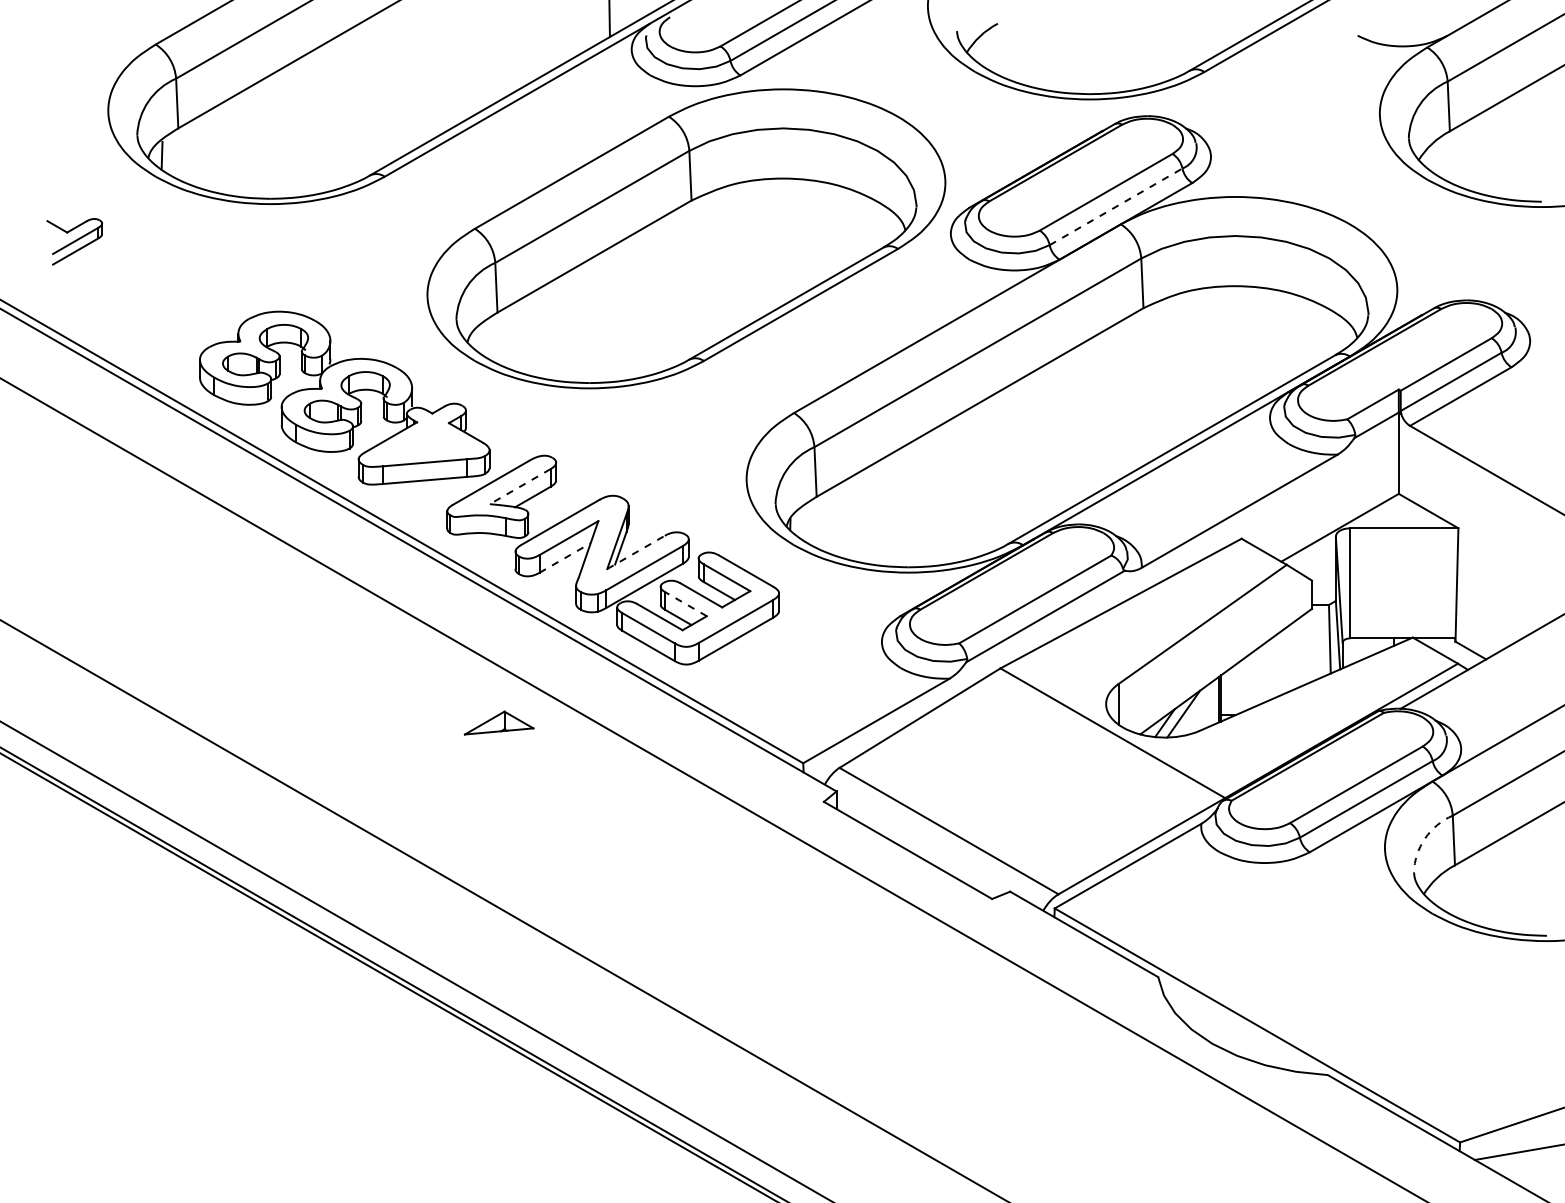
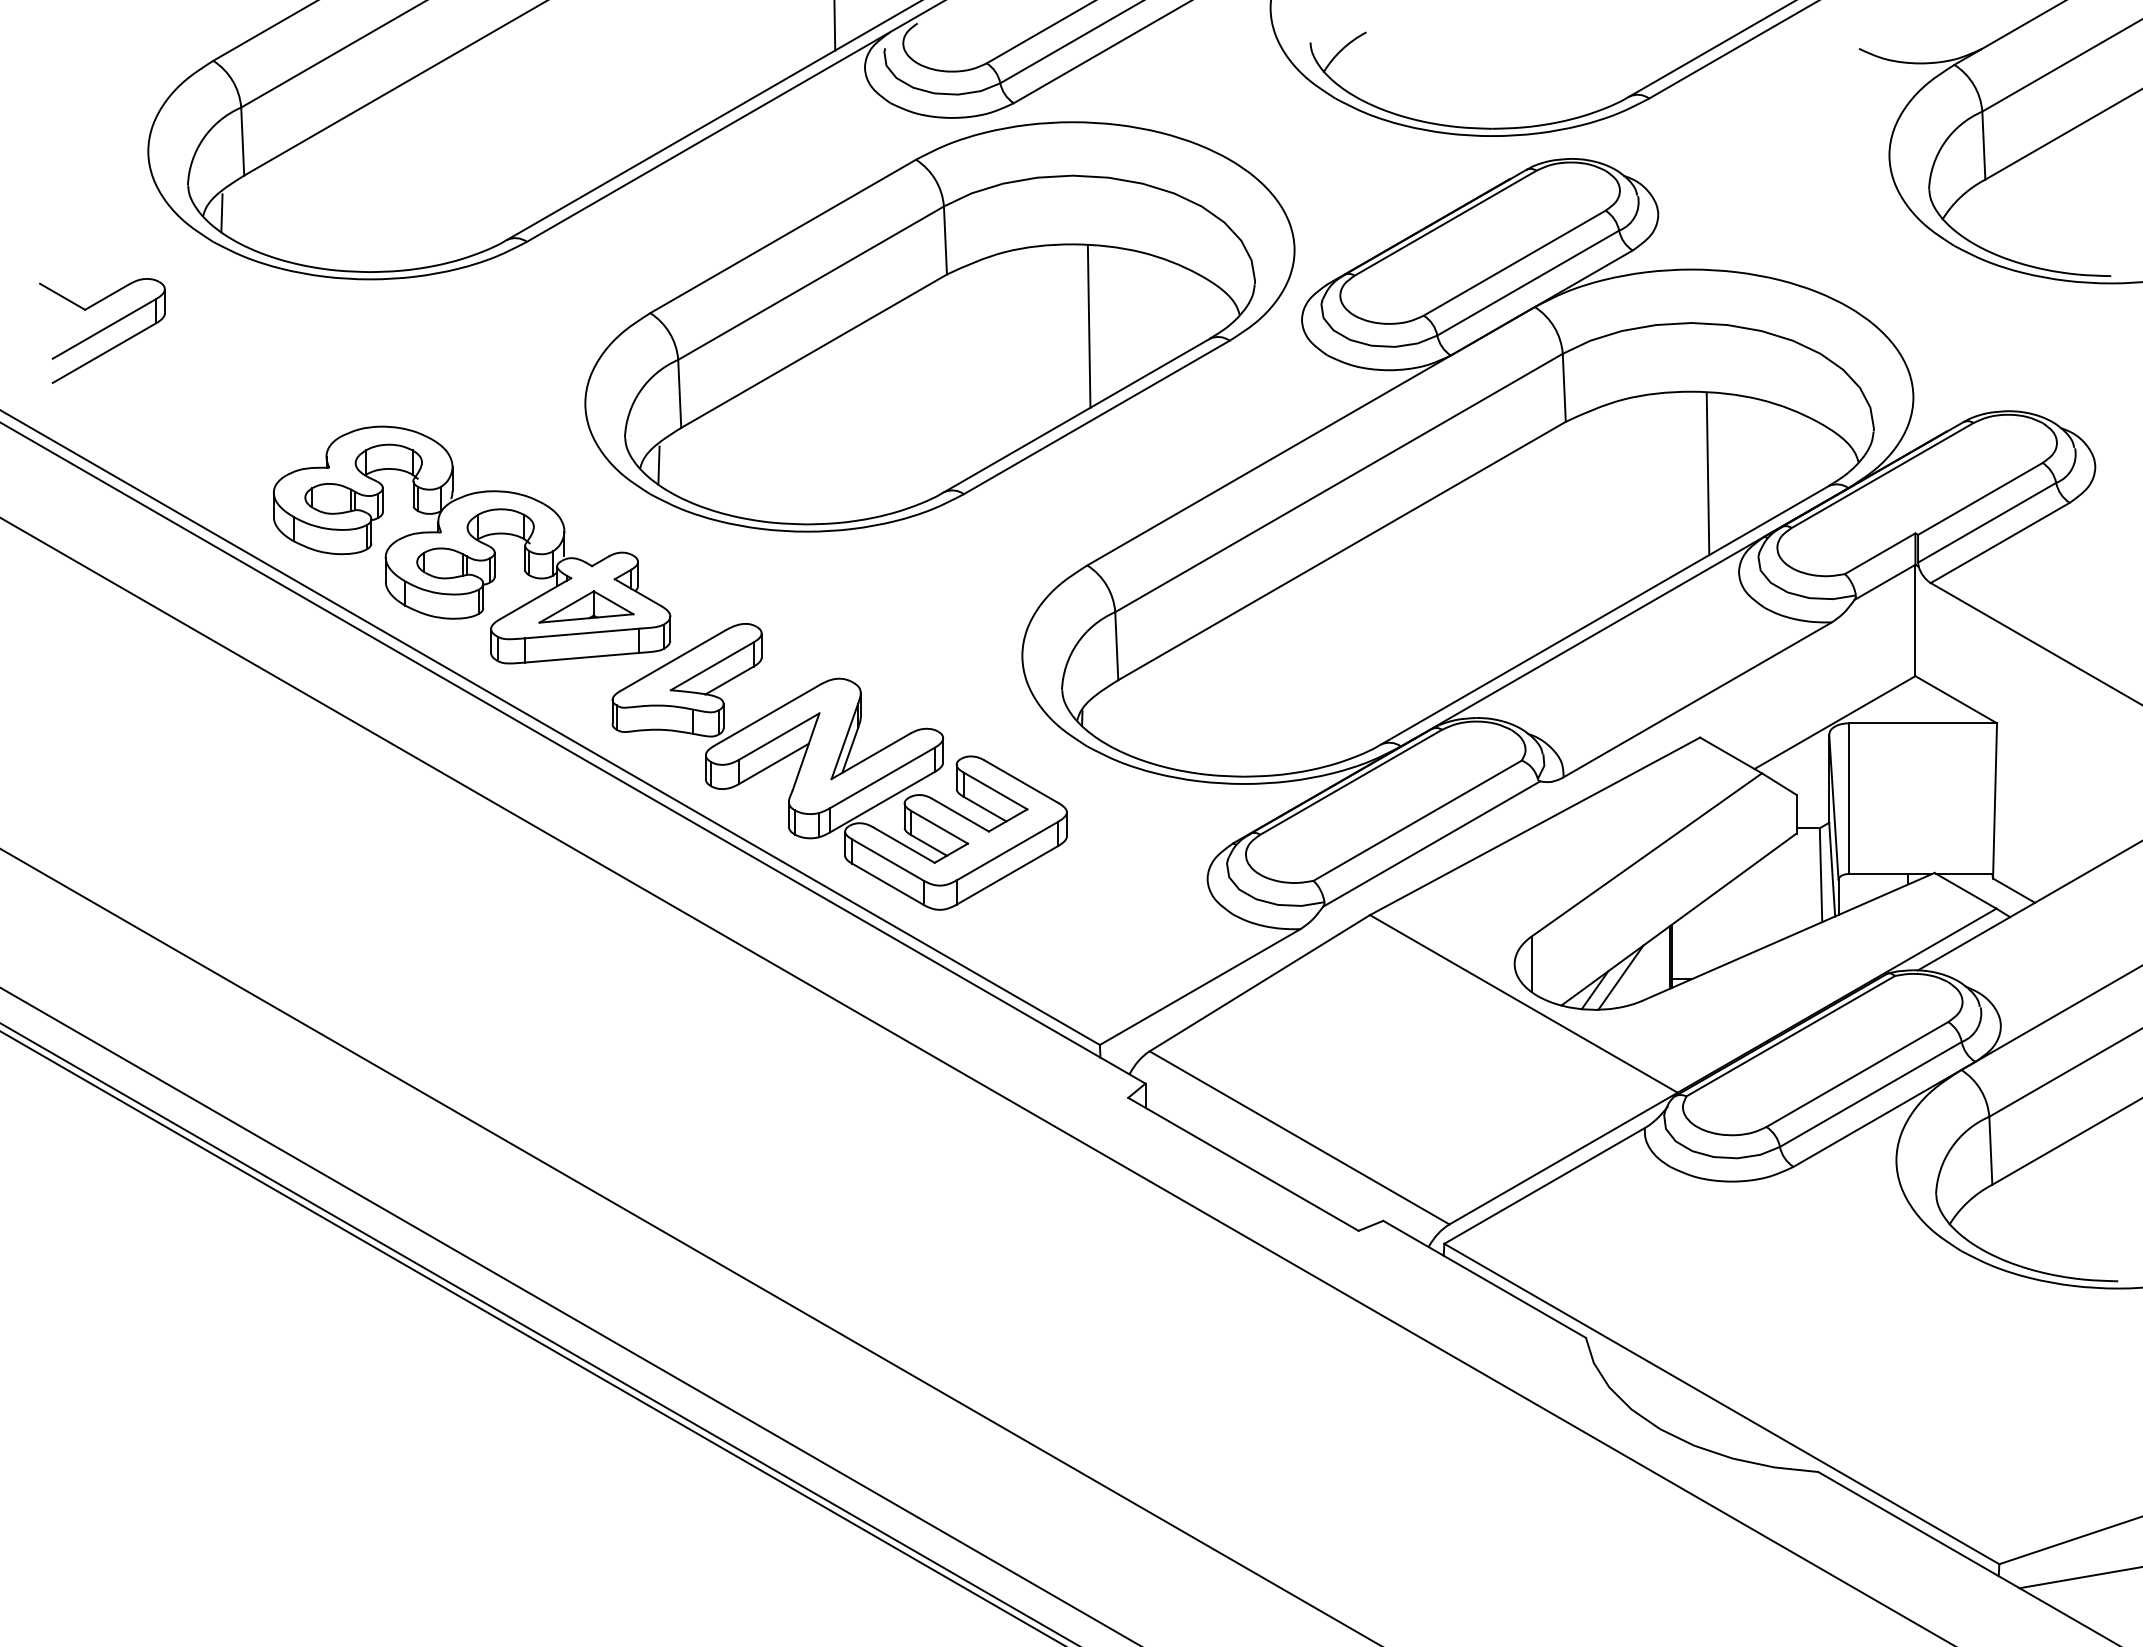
line: (1116, 207) -> (1528, 283), dashed -> solid
line: (794, 238) -> (1088, 326), added
part: (74, 241) -> (102, 330), size x1.67
line: (480, 340) -> (658, 465), added
line: (1246, 346) -> (1707, 474), added
line: (520, 486) -> (712, 666), dashed -> solid
line: (636, 552) -> (871, 756), dashed -> solid
line: (565, 557) -> (774, 763), dashed -> solid
line: (686, 604) -> (939, 827), dashed -> solid
part: (499, 722) -> (586, 606), moved
arc: (1425, 838) -> (1951, 1148), dashed -> solid

